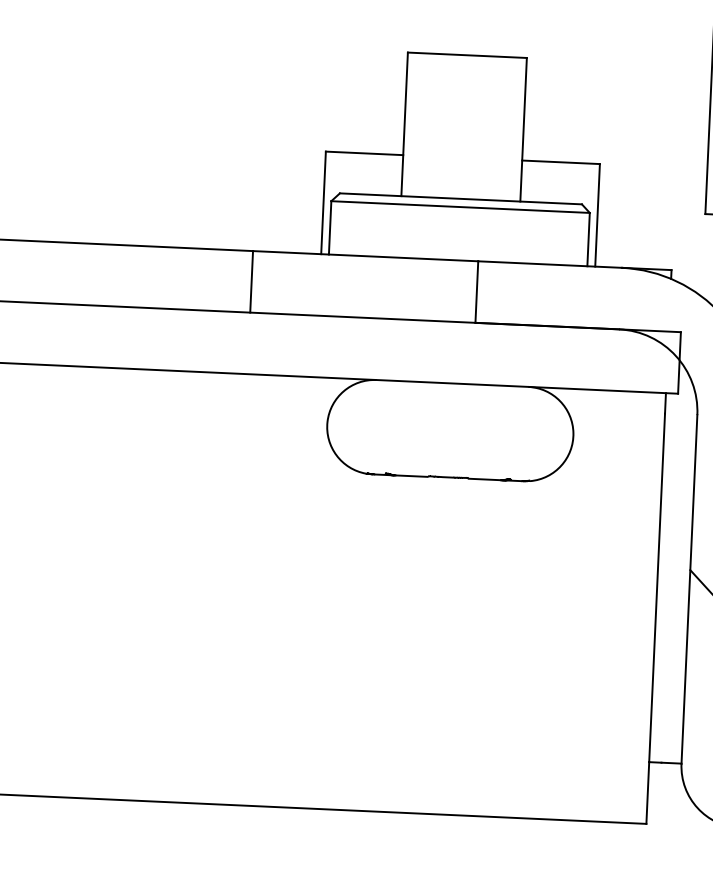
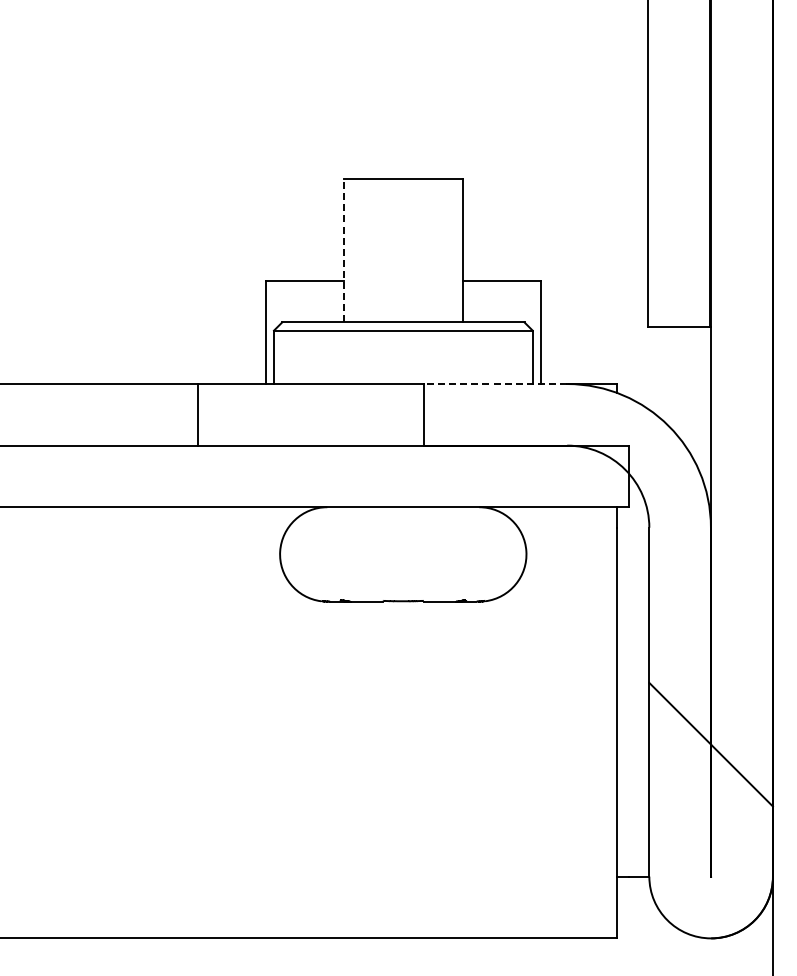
line: (404, 124) -> (343, 250), solid -> dashed
line: (550, 265) -> (495, 384), solid -> dashed

